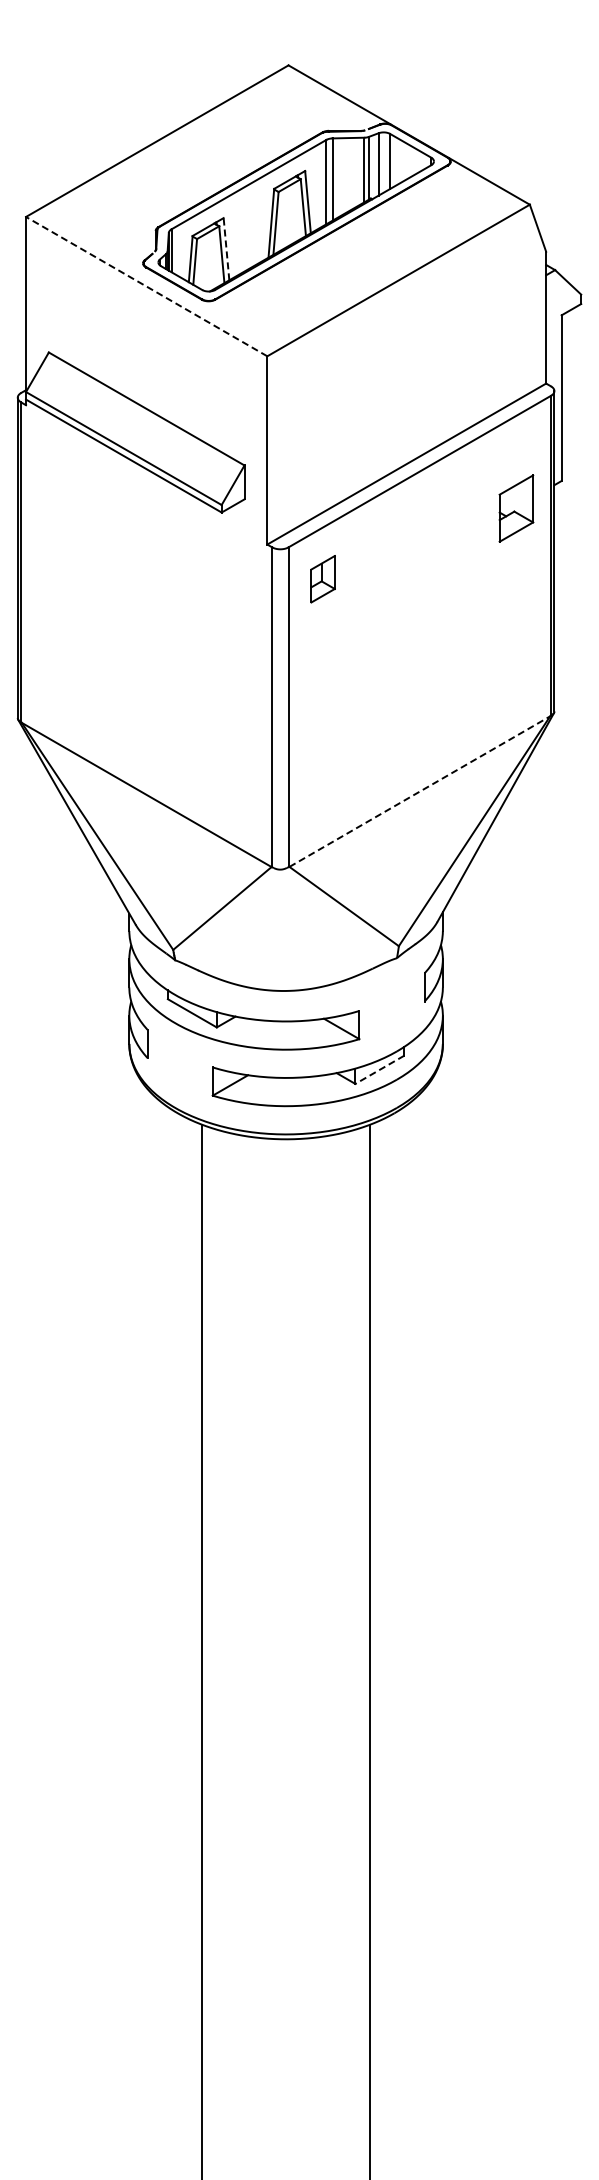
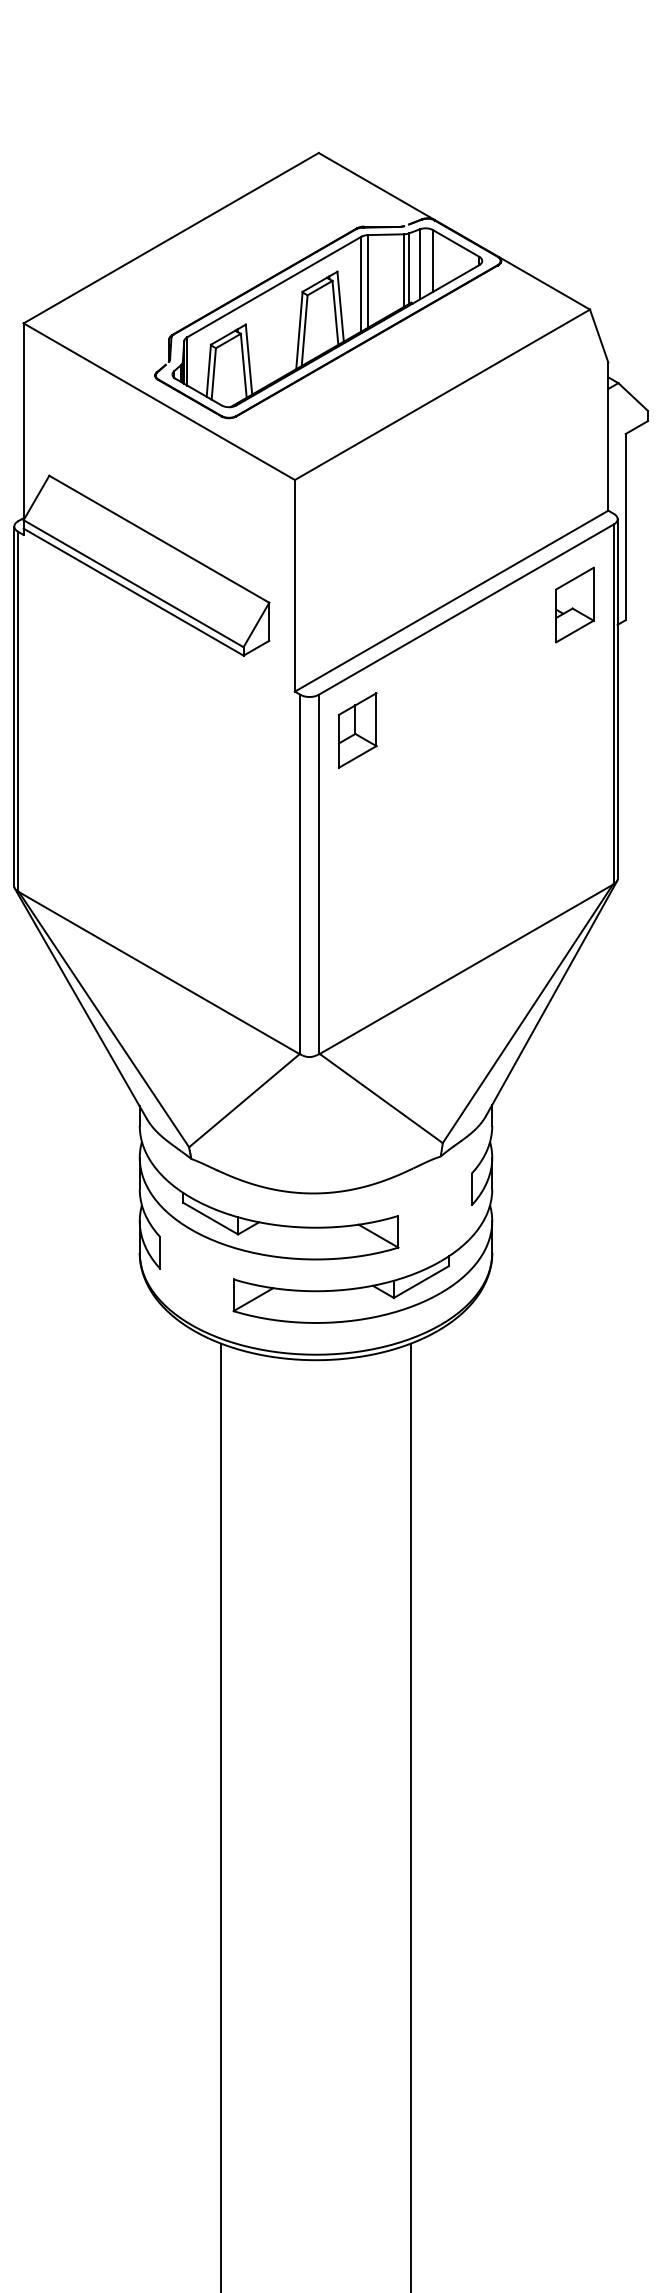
line: (226, 248) -> (249, 358), dashed -> solid
line: (146, 286) -> (159, 401), dashed -> solid
part: (516, 508) -> (575, 605), moved
part: (322, 579) -> (356, 730), size x1.43
line: (419, 791) -> (465, 969), dashed -> solid
line: (379, 1070) -> (421, 1282), dashed -> solid

